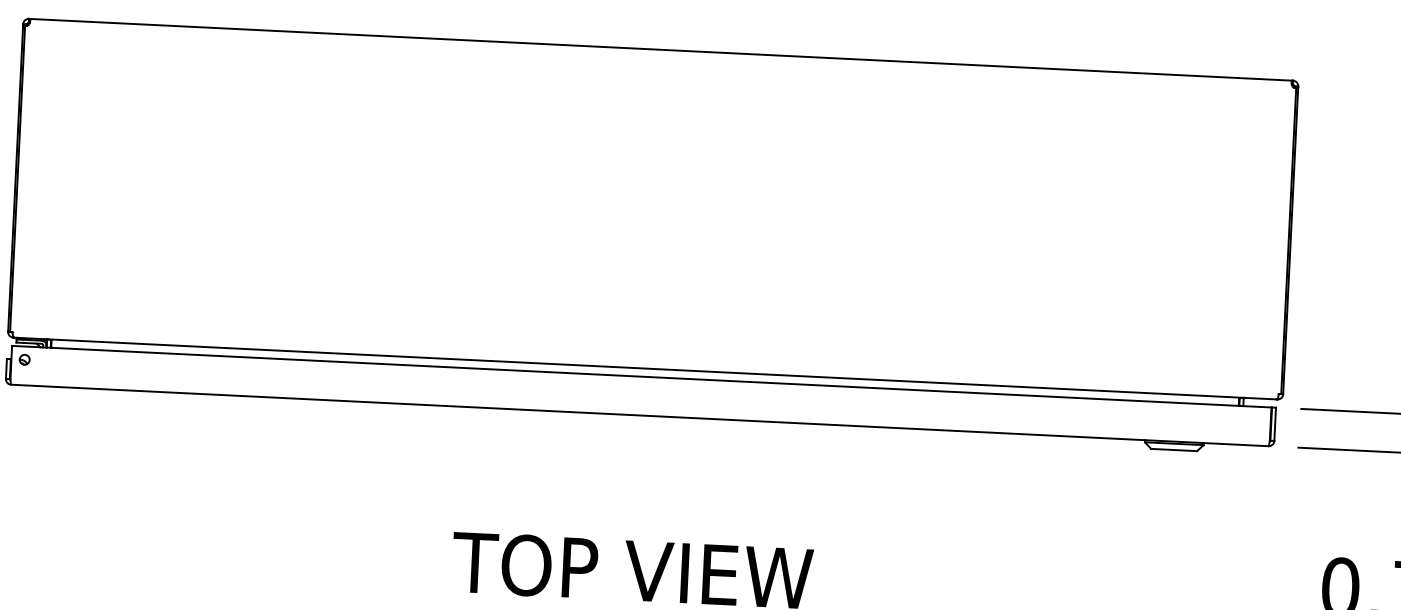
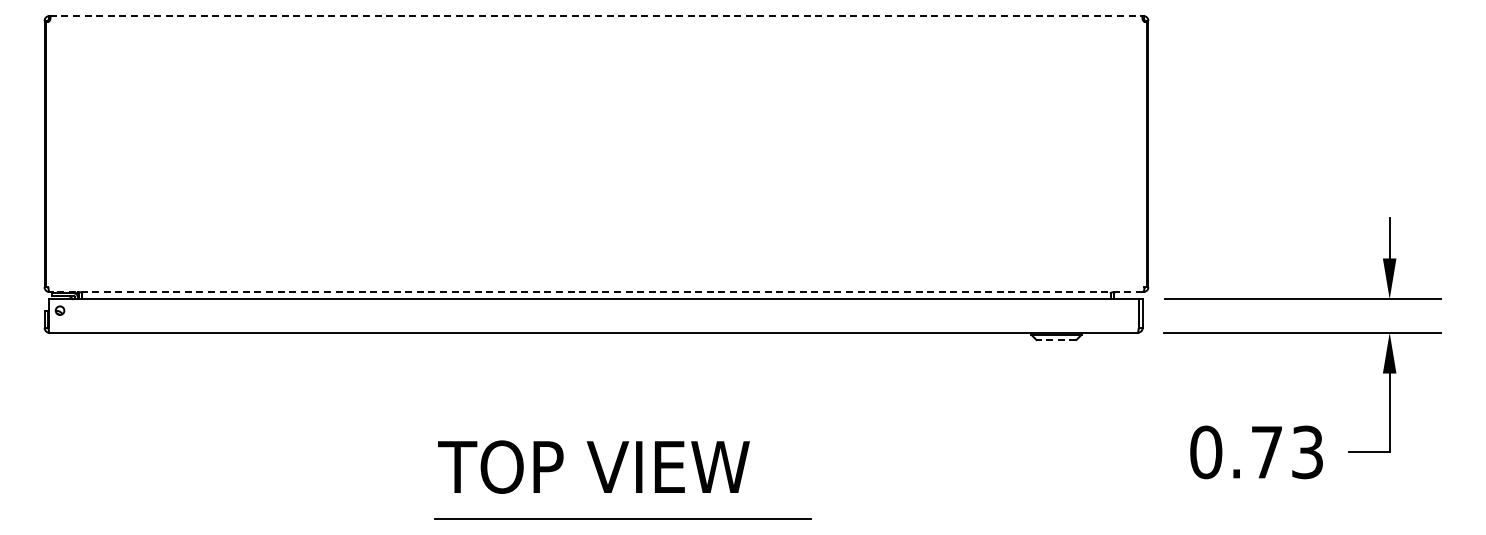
line: (661, 50) -> (596, 16), solid -> dashed
line: (645, 369) -> (596, 292), solid -> dashed
line: (1174, 450) -> (1056, 340), solid -> dashed

